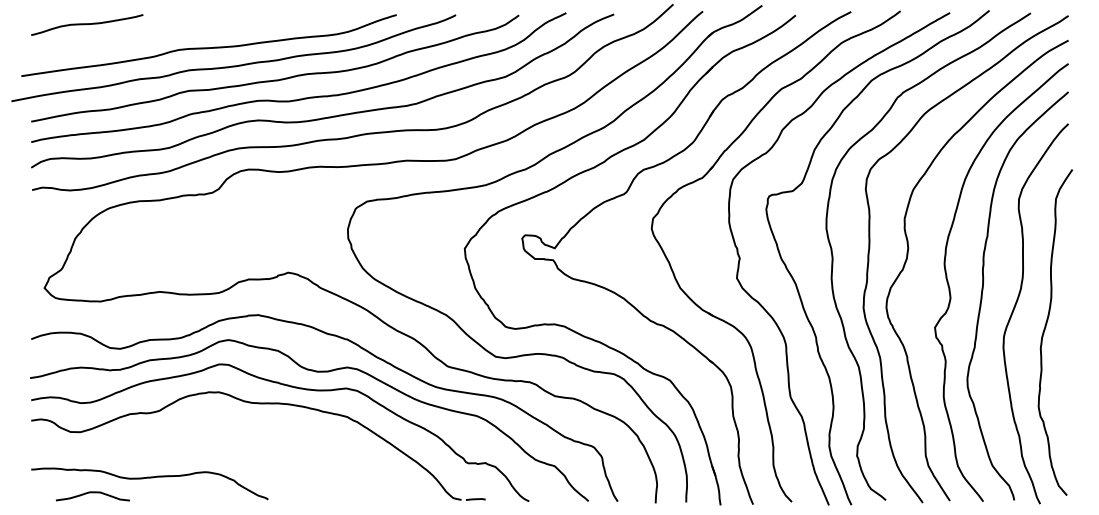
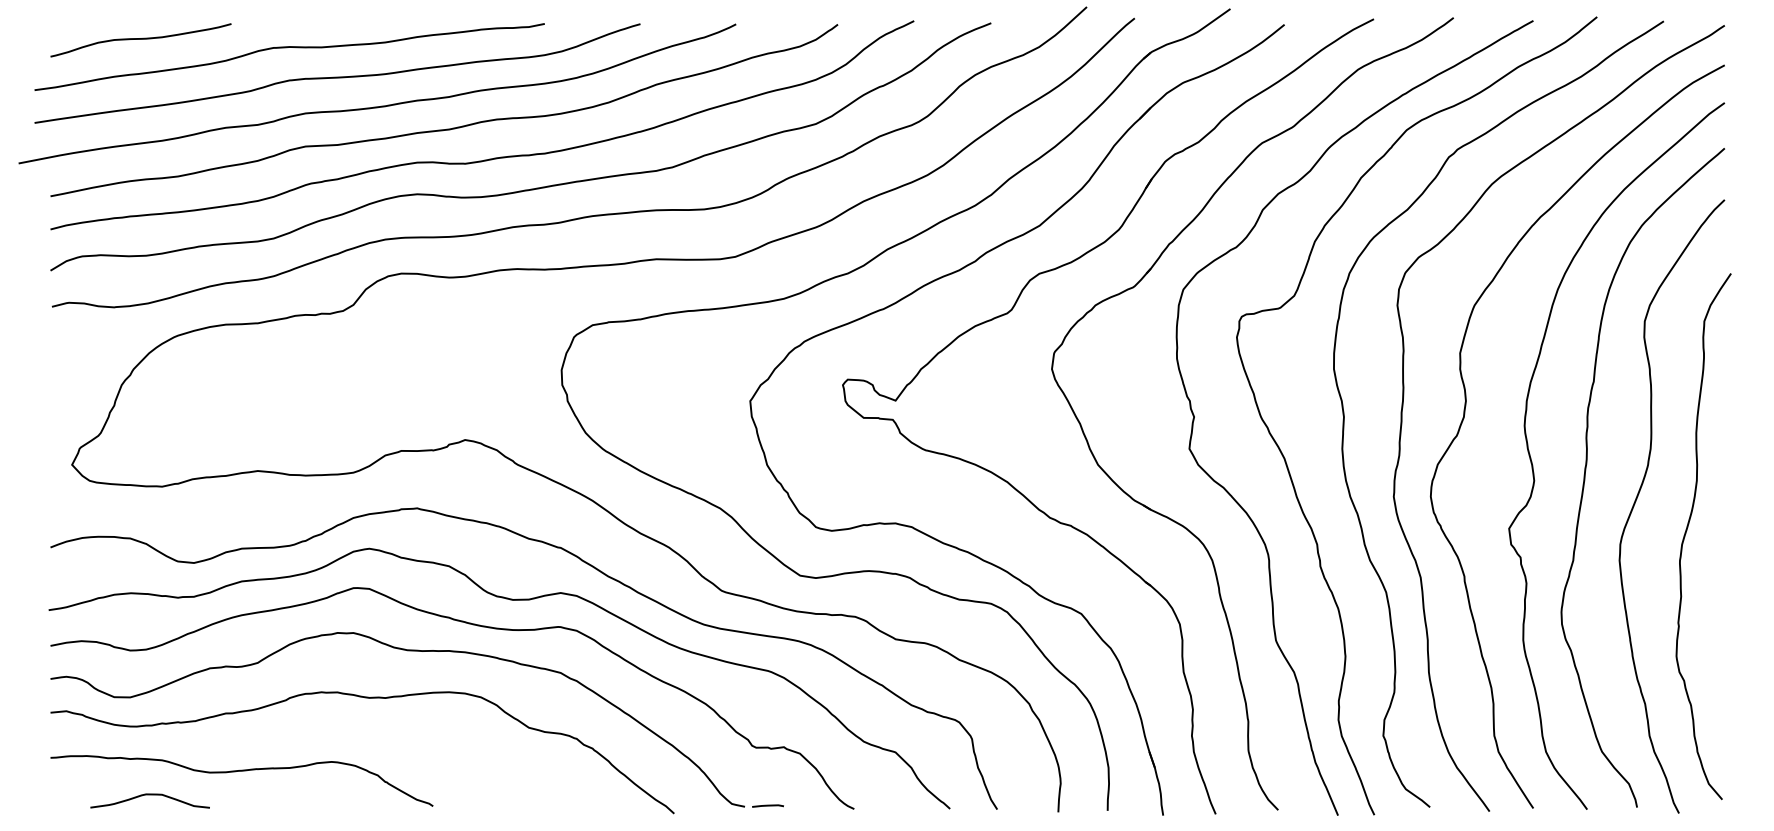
curve: (179, 30) -> (289, 49), added
curve: (227, 433) -> (367, 699), added

